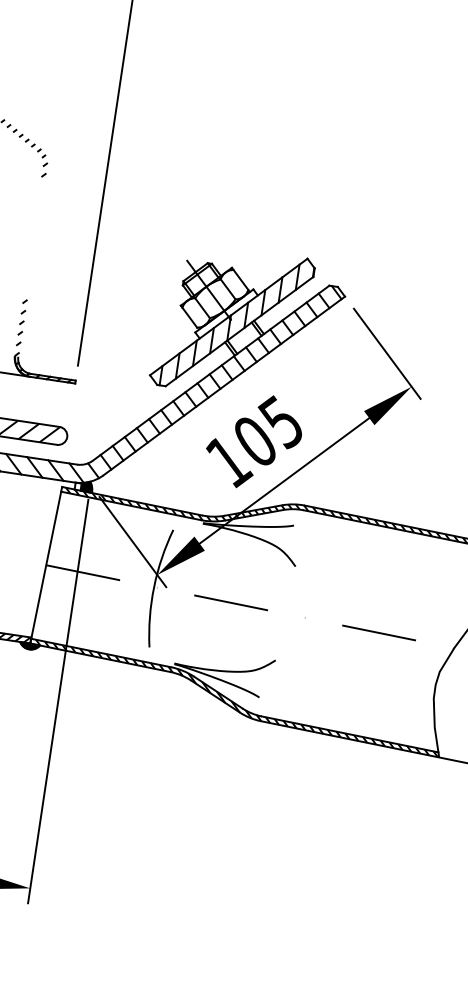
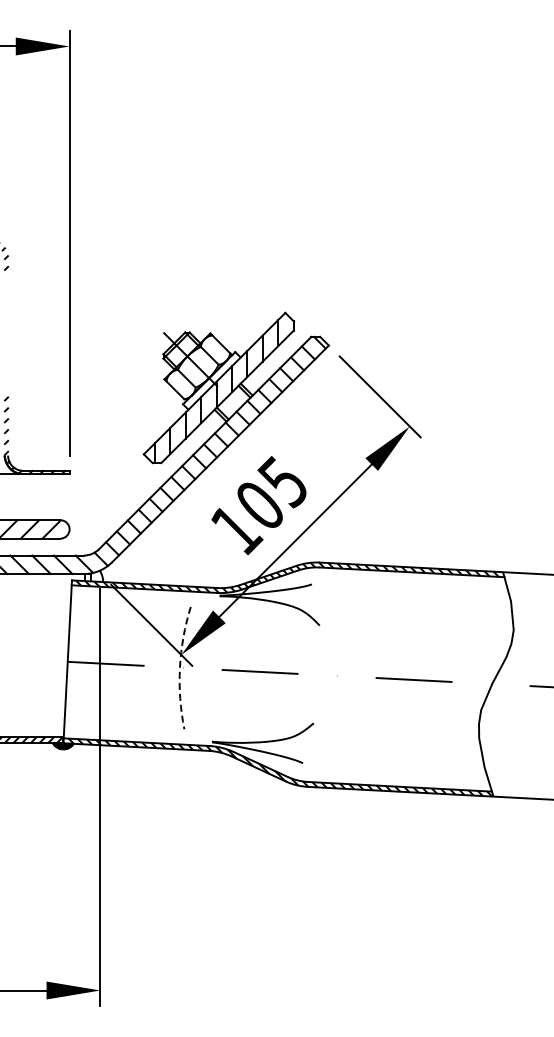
hatch: (85, 485) -> (95, 575), removed
arc: (153, 586) -> (179, 667), solid -> dashed

